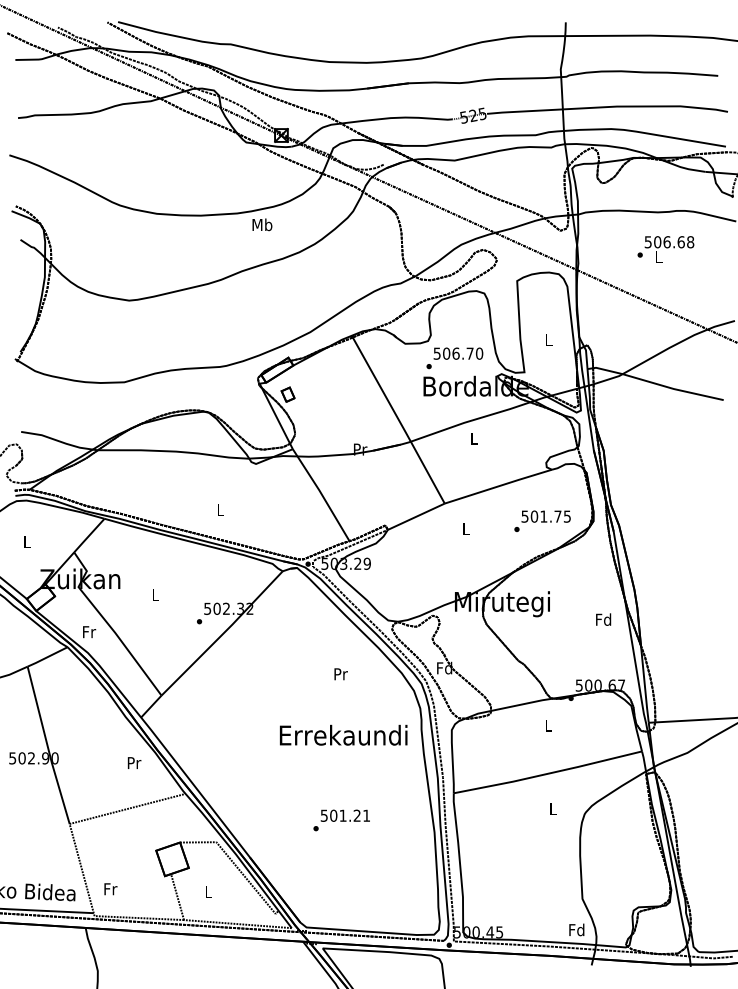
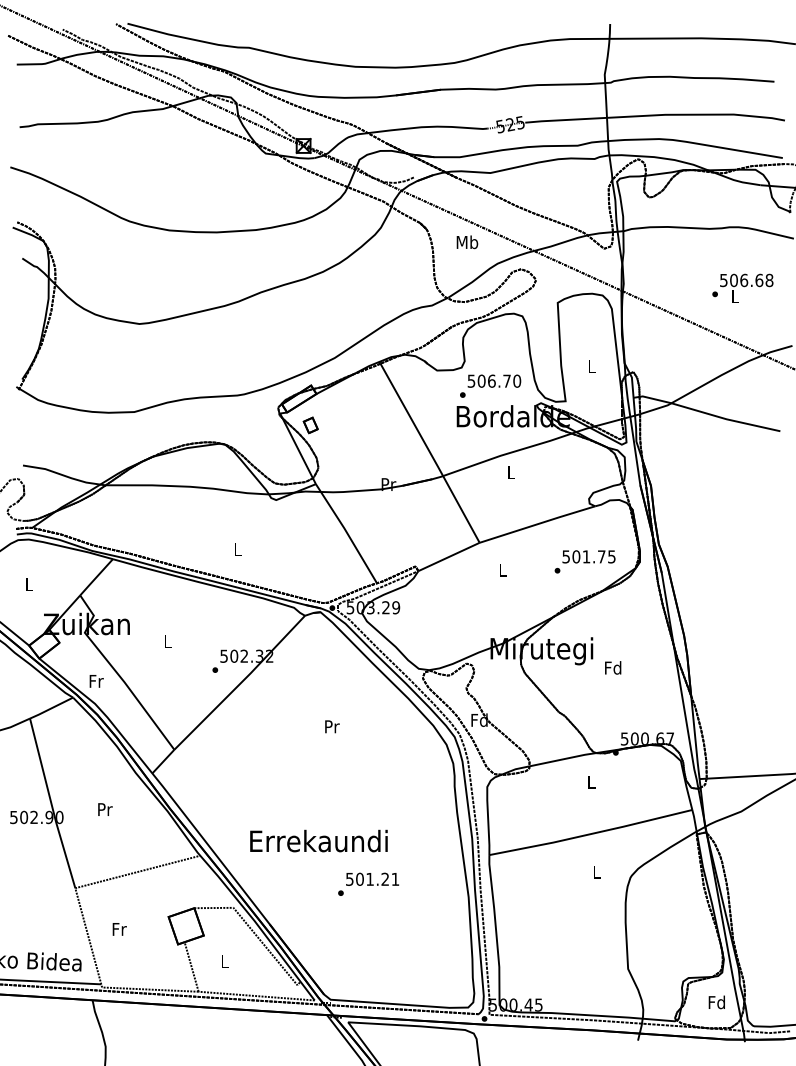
text: (262, 224) -> (467, 241), moved
text: (665, 249) -> (742, 288), moved
text: (603, 619) -> (613, 667), moved
text: (340, 674) -> (331, 727), moved
text: (343, 734) -> (318, 840), moved
text: (134, 762) -> (105, 808), moved
text: (110, 889) -> (119, 929), moved
text: (576, 929) -> (716, 1001), moved

